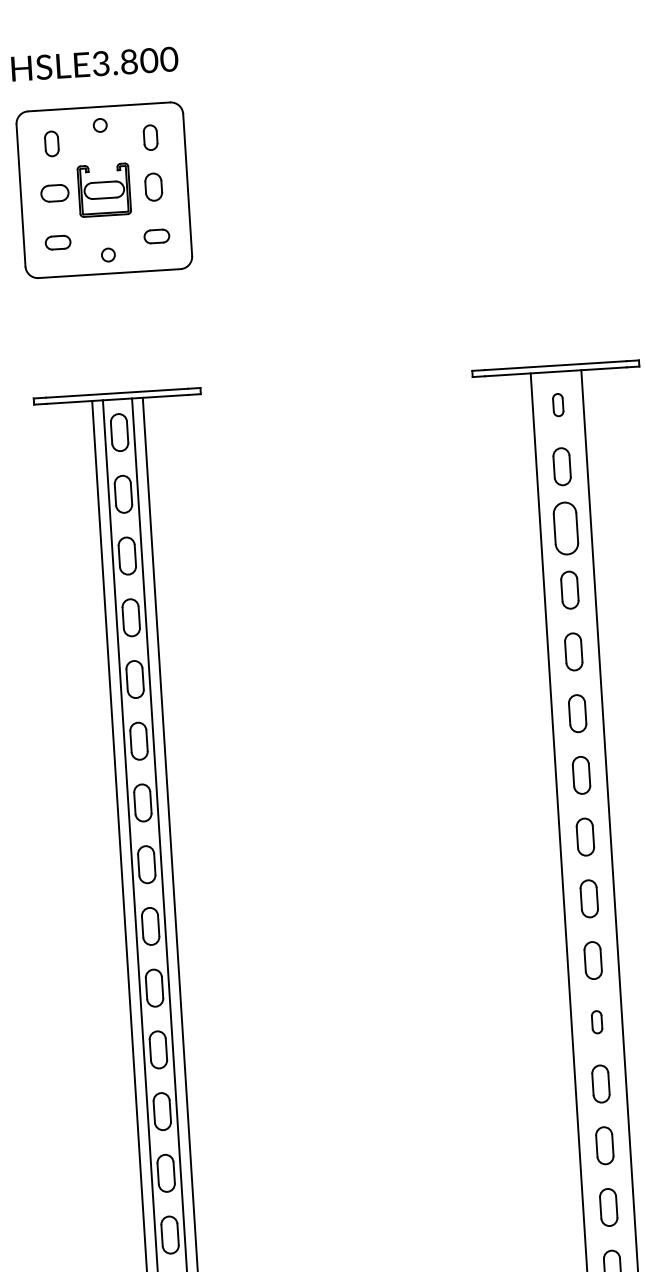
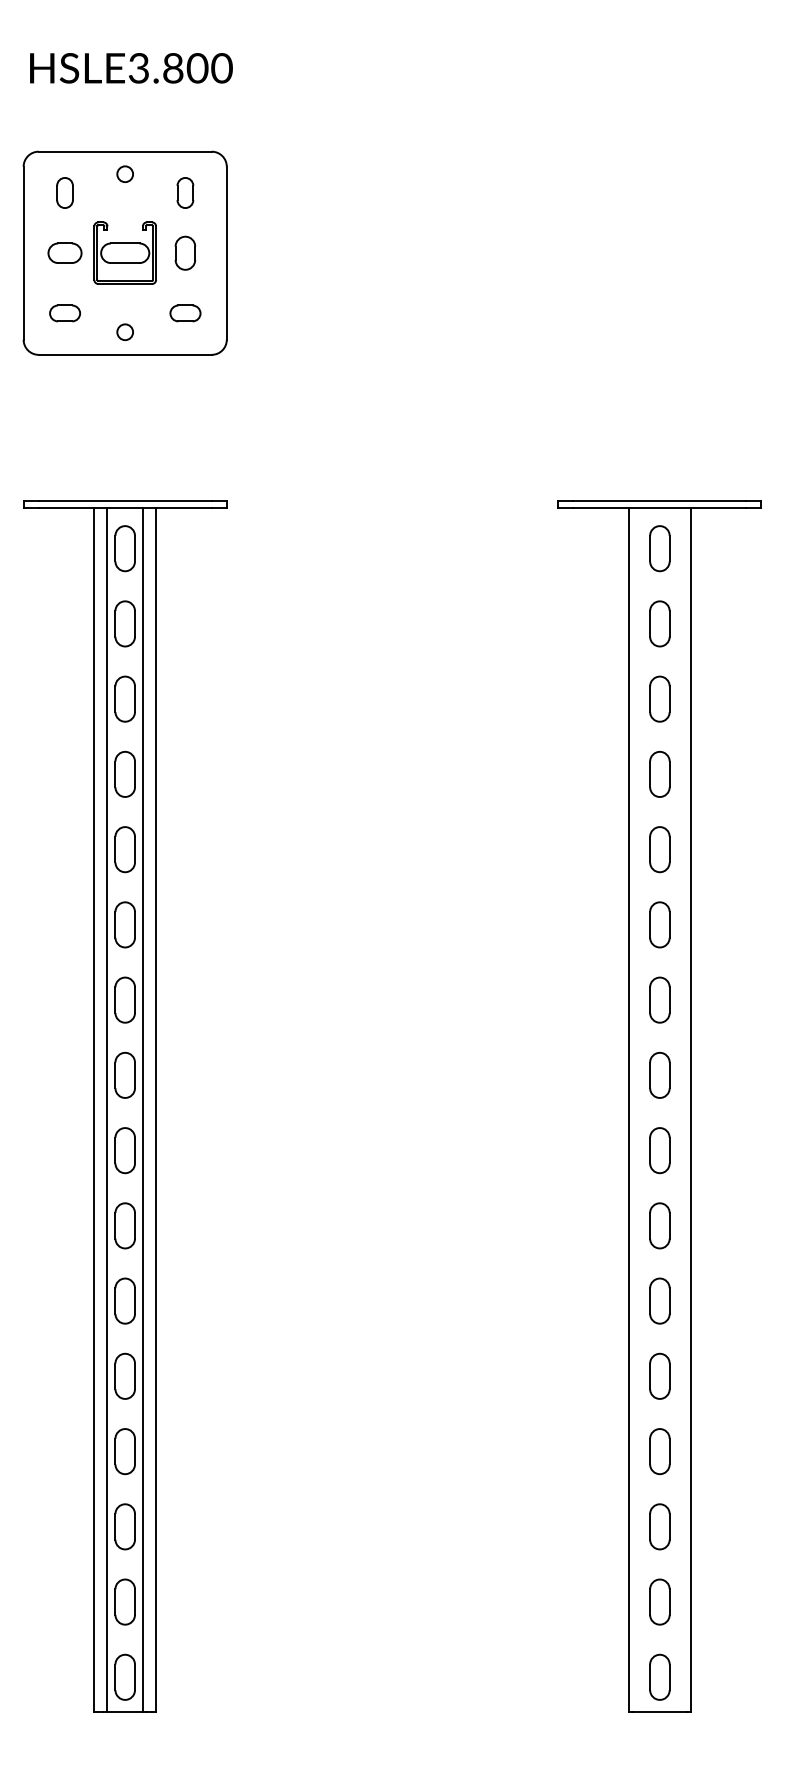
text: (94, 64) -> (131, 68), moved
part: (557, 404) -> (659, 548), size x1.67
part: (565, 527) -> (659, 698), size x0.71
part: (596, 1021) -> (659, 1300), size x1.67

